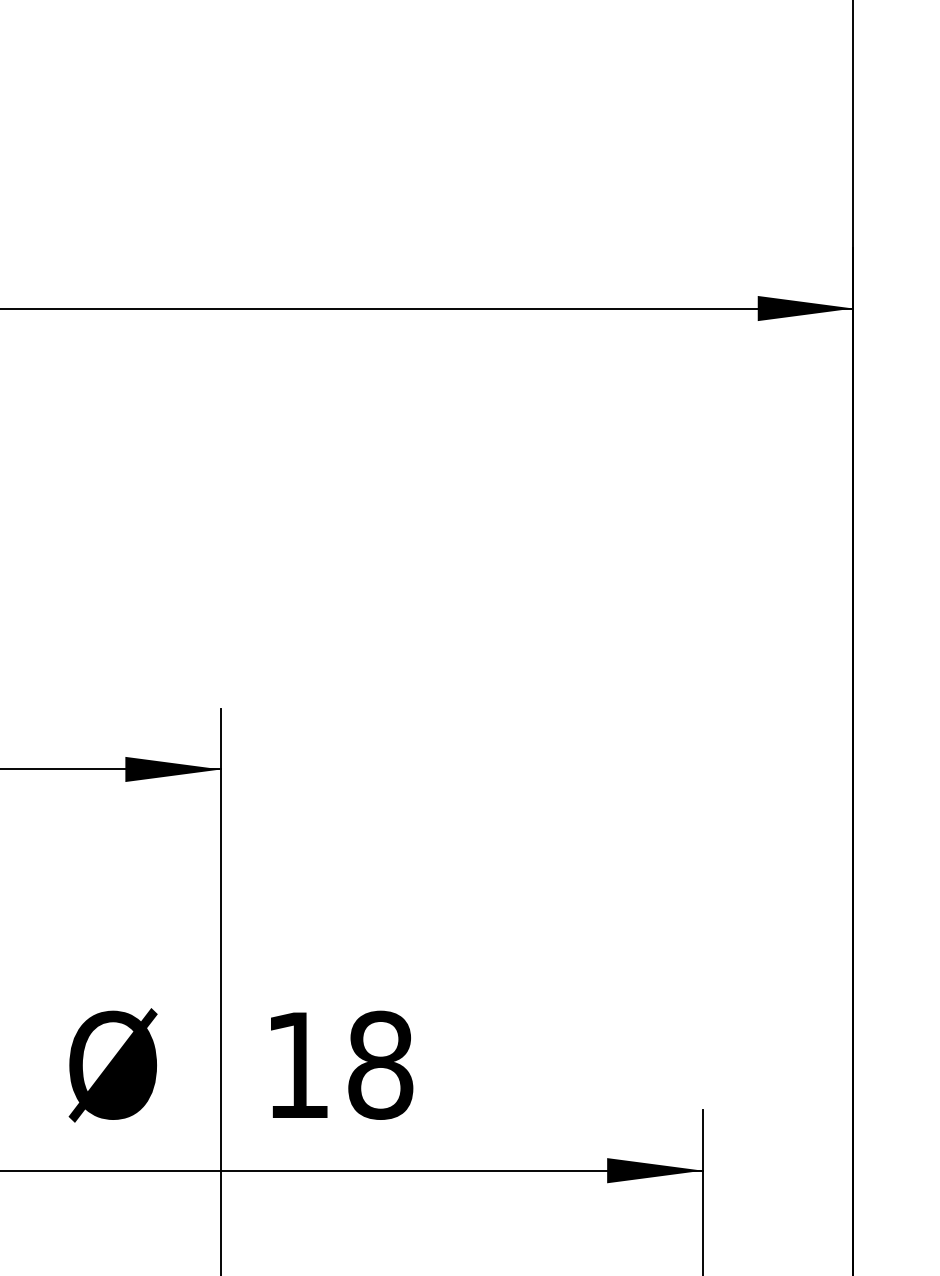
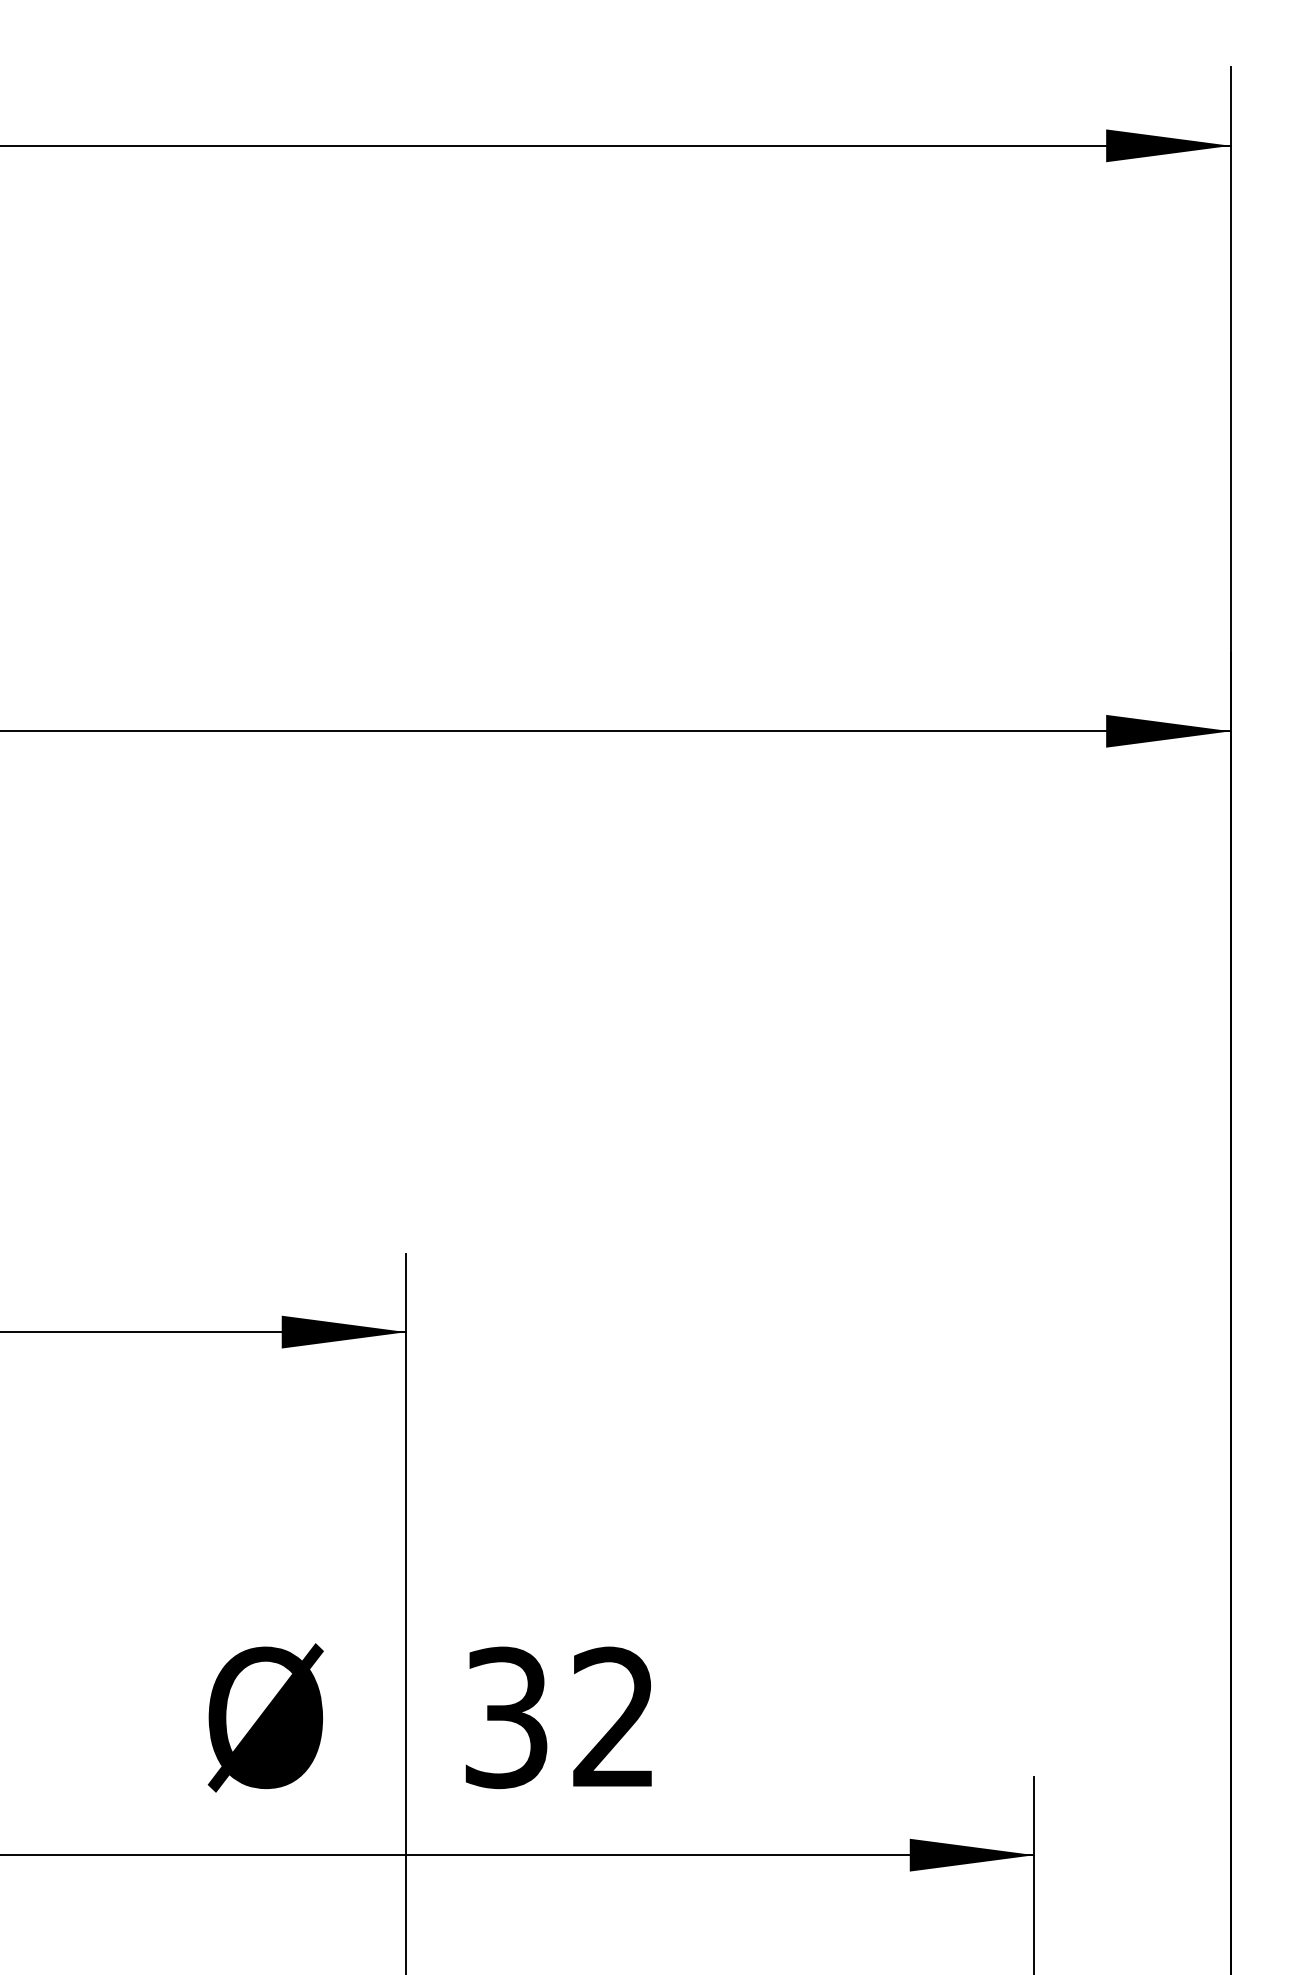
text: (339, 1065) -> (561, 1717), 18 -> 32

